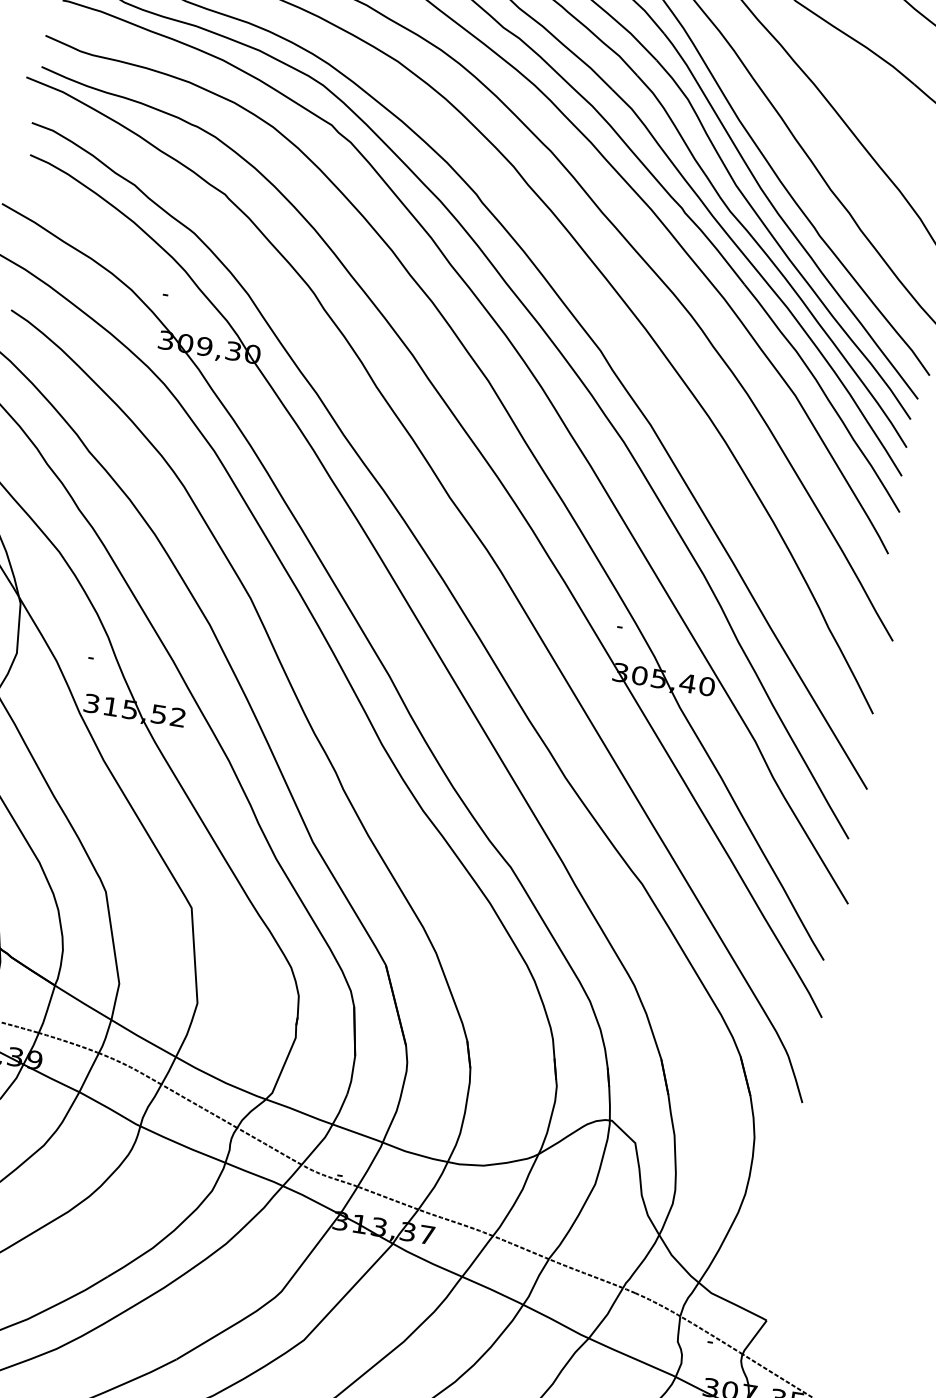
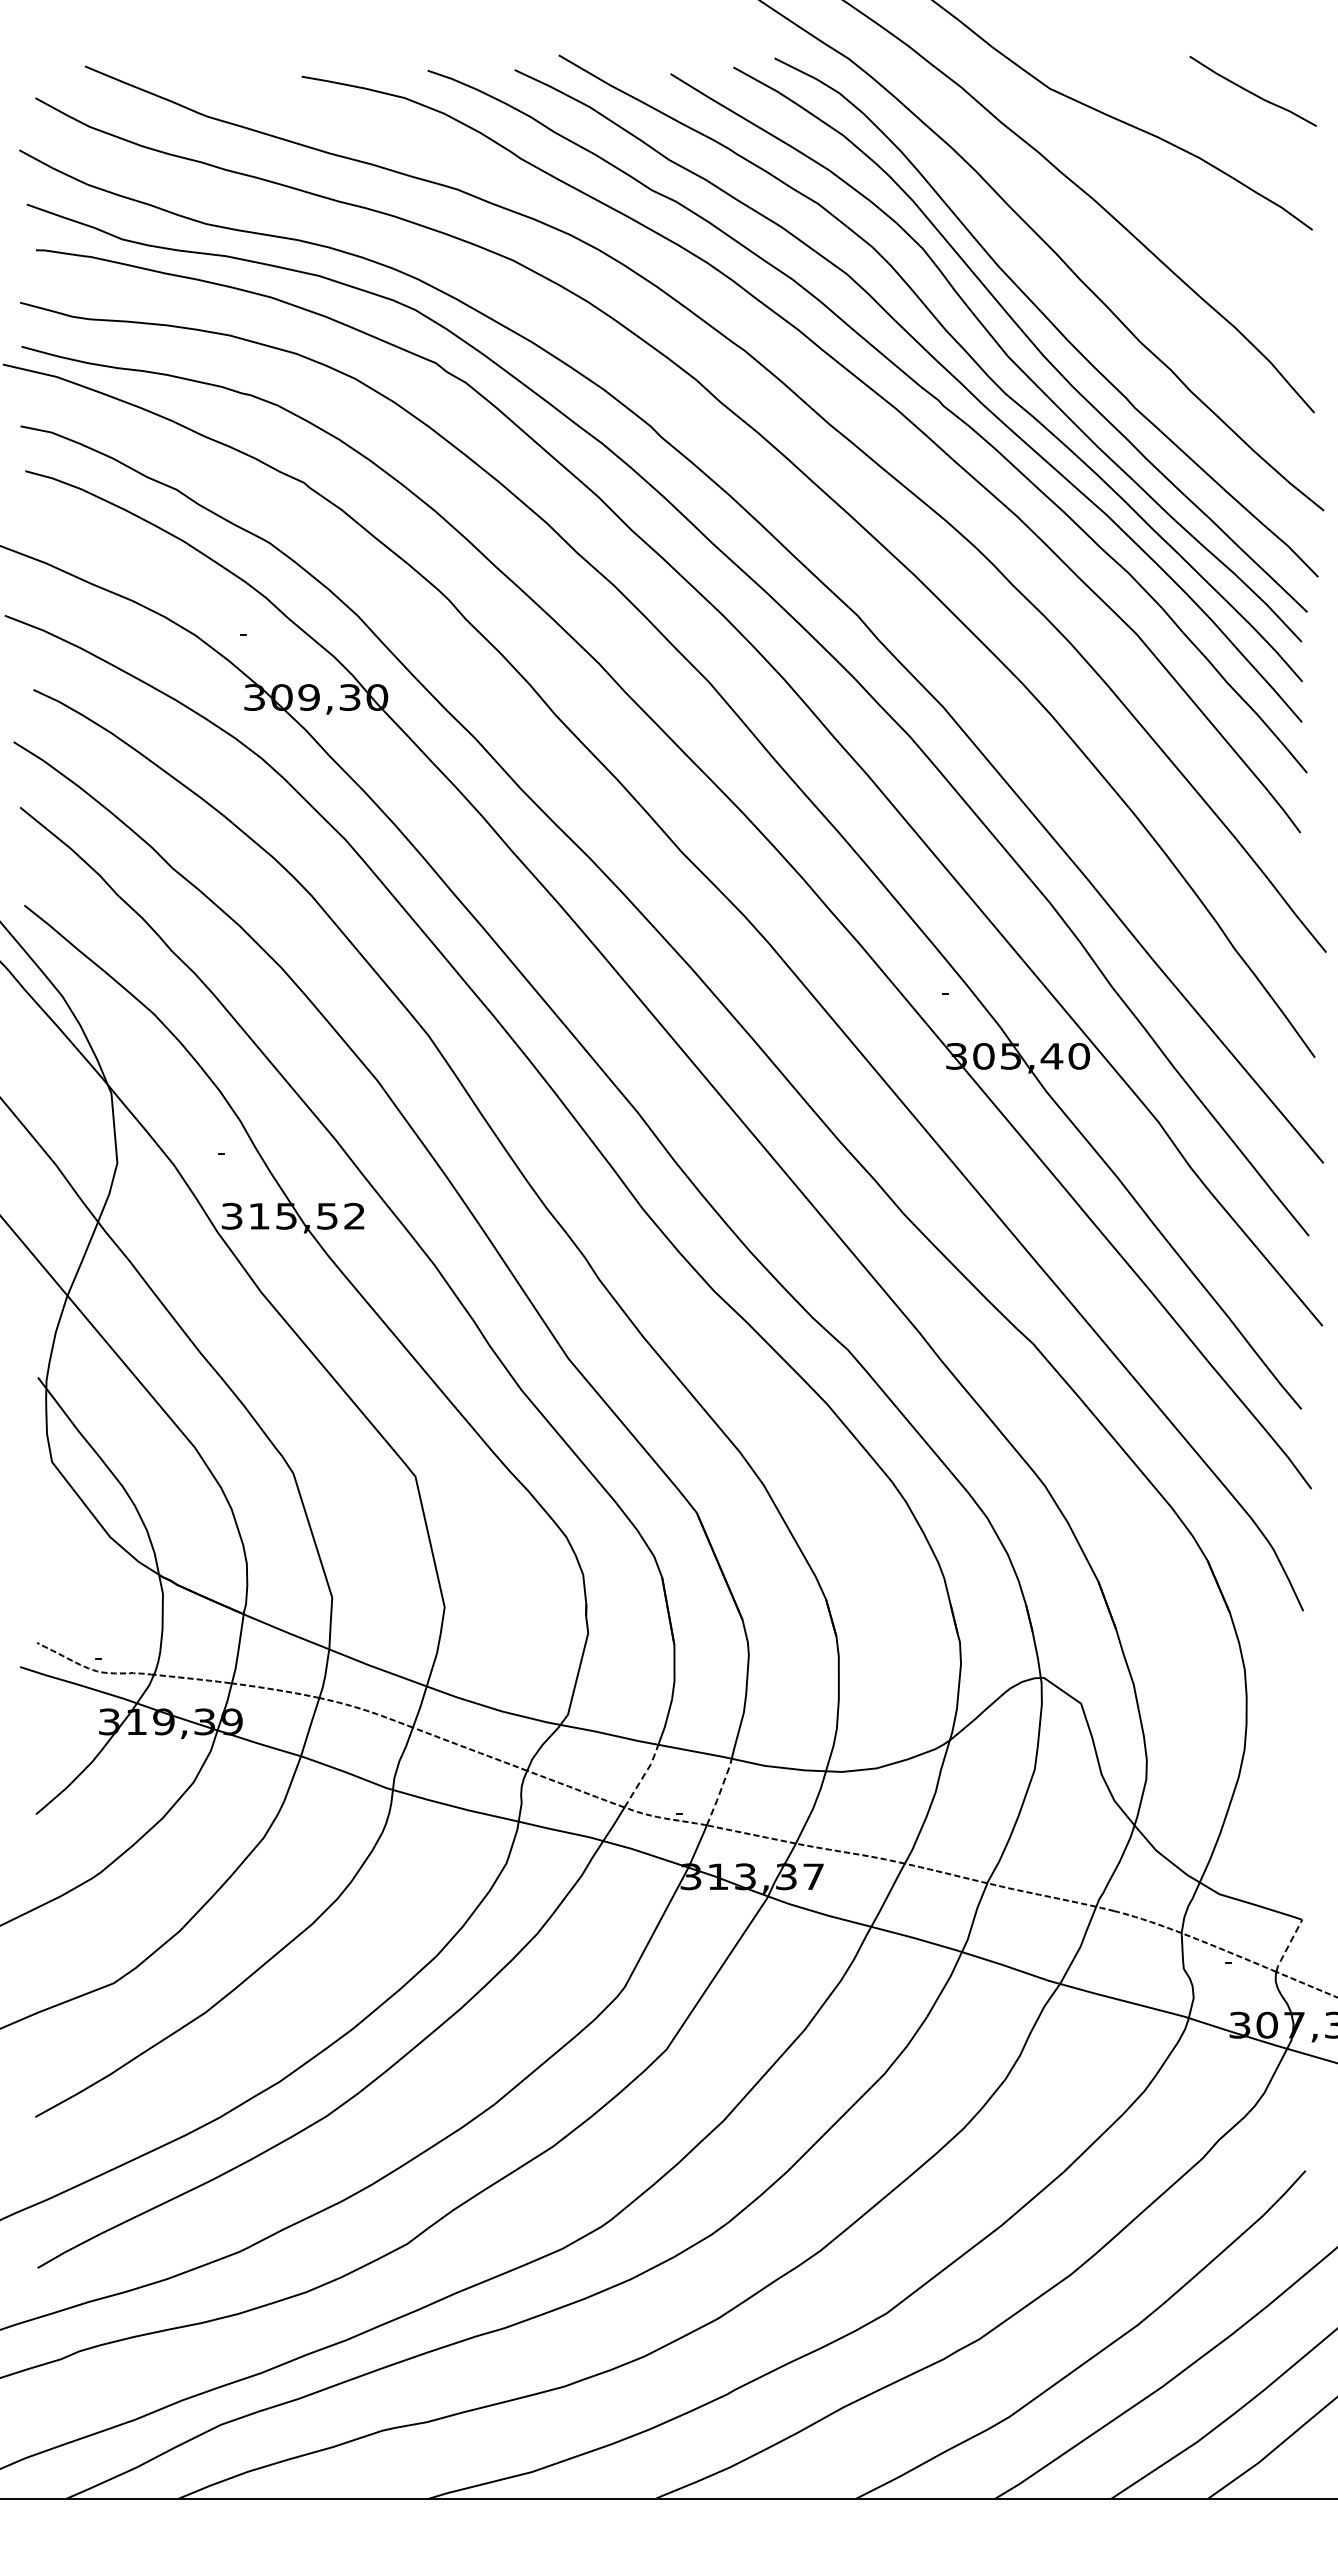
line: (319, 1144) -> (644, 1775), solid -> dashed
line: (371, 1165) -> (720, 1792), solid -> dashed
line: (754, 1337) -> (1288, 1945), solid -> dashed

